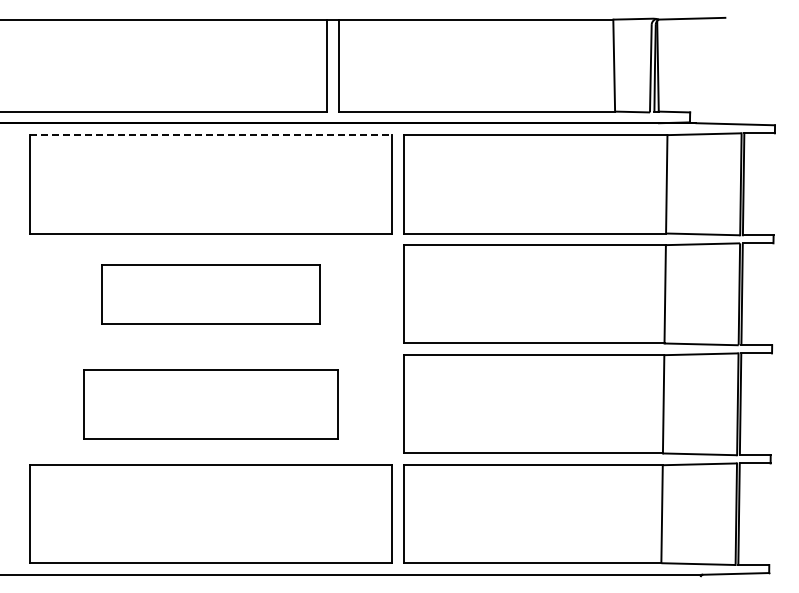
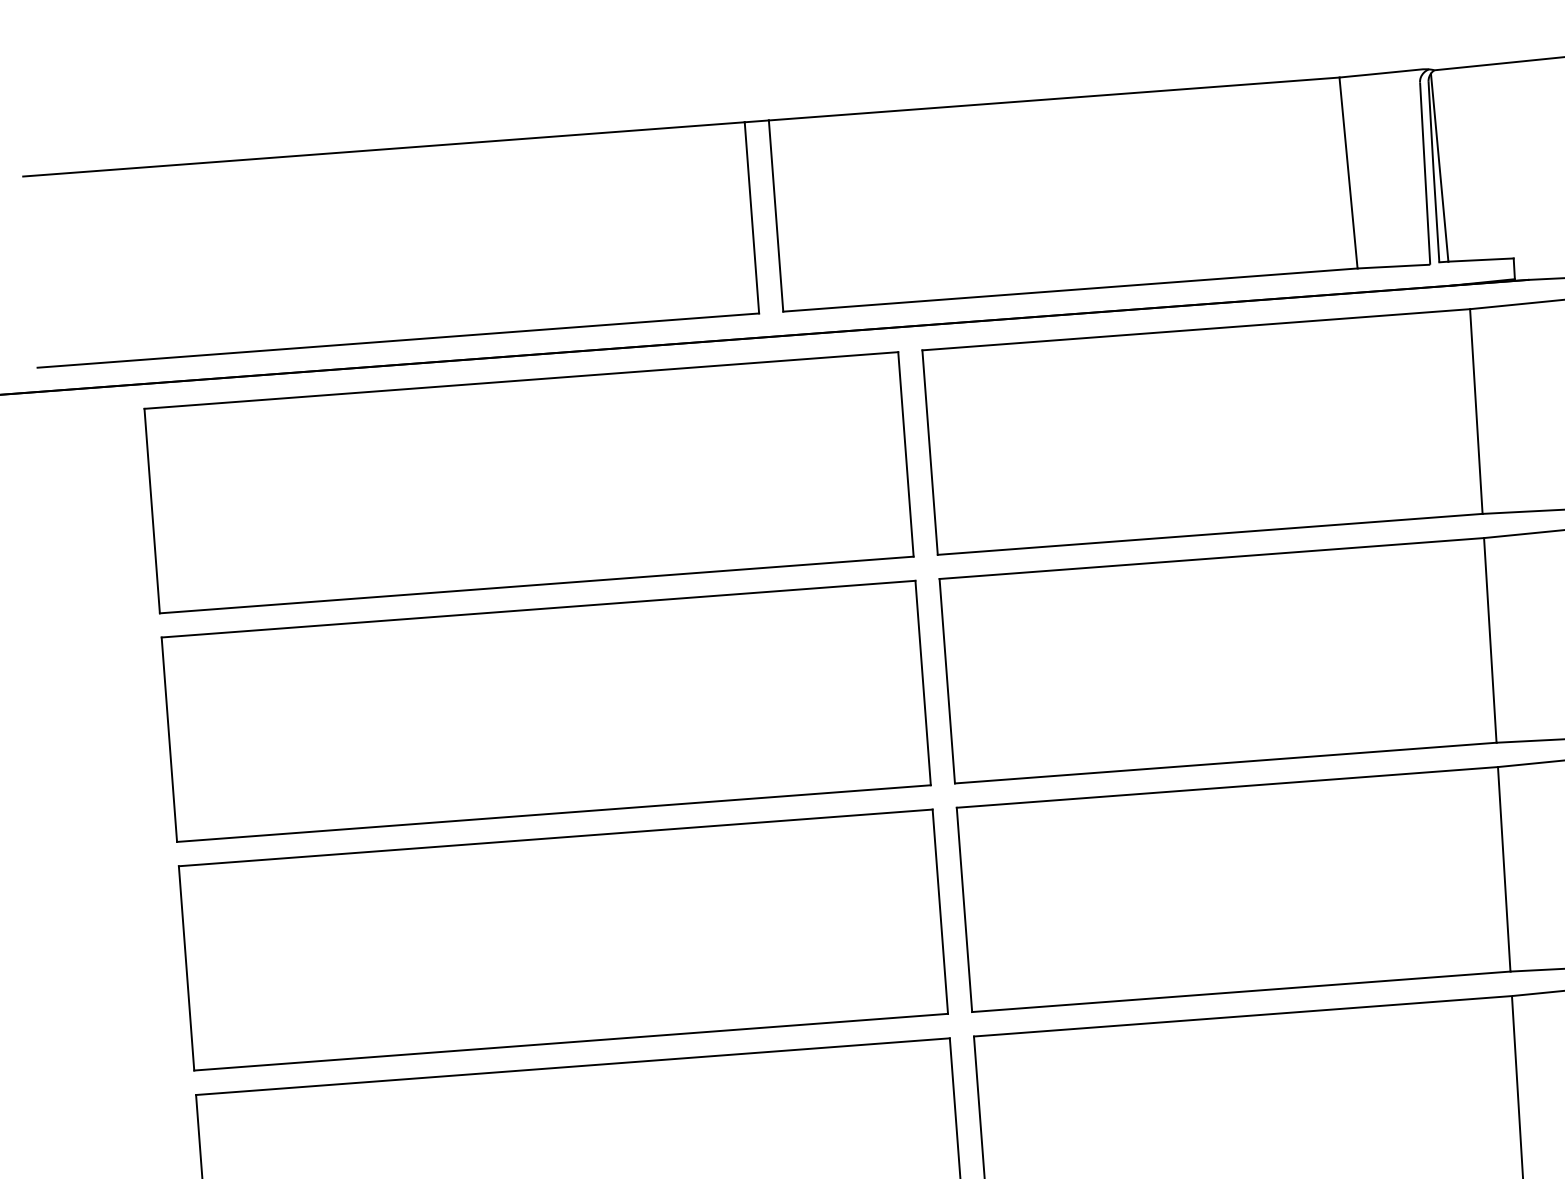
line: (211, 135) -> (522, 381), dashed -> solid
part: (210, 293) -> (544, 709), size x1.67
part: (210, 403) -> (562, 938), size x1.43

